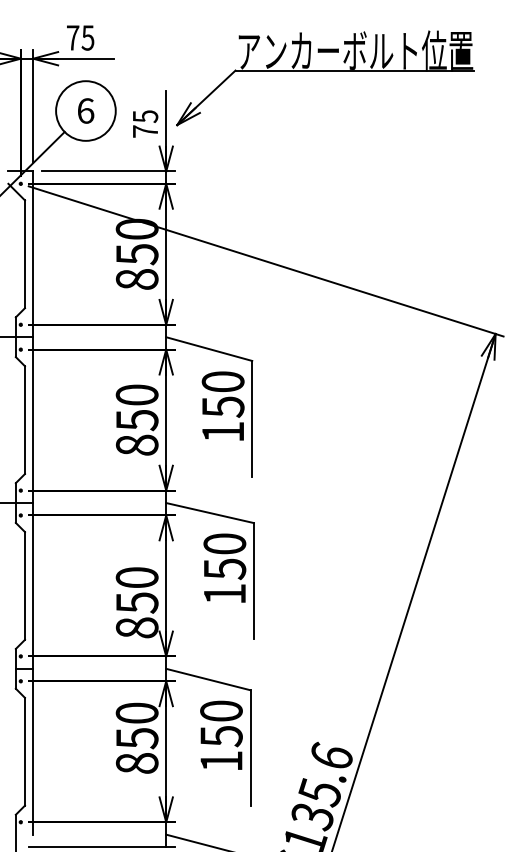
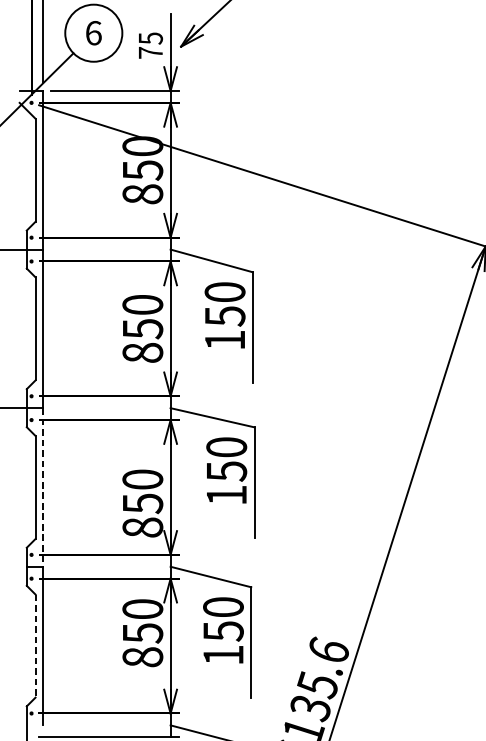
line: (33, 585) -> (43, 487), solid -> dashed
line: (24, 751) -> (35, 645), solid -> dashed

